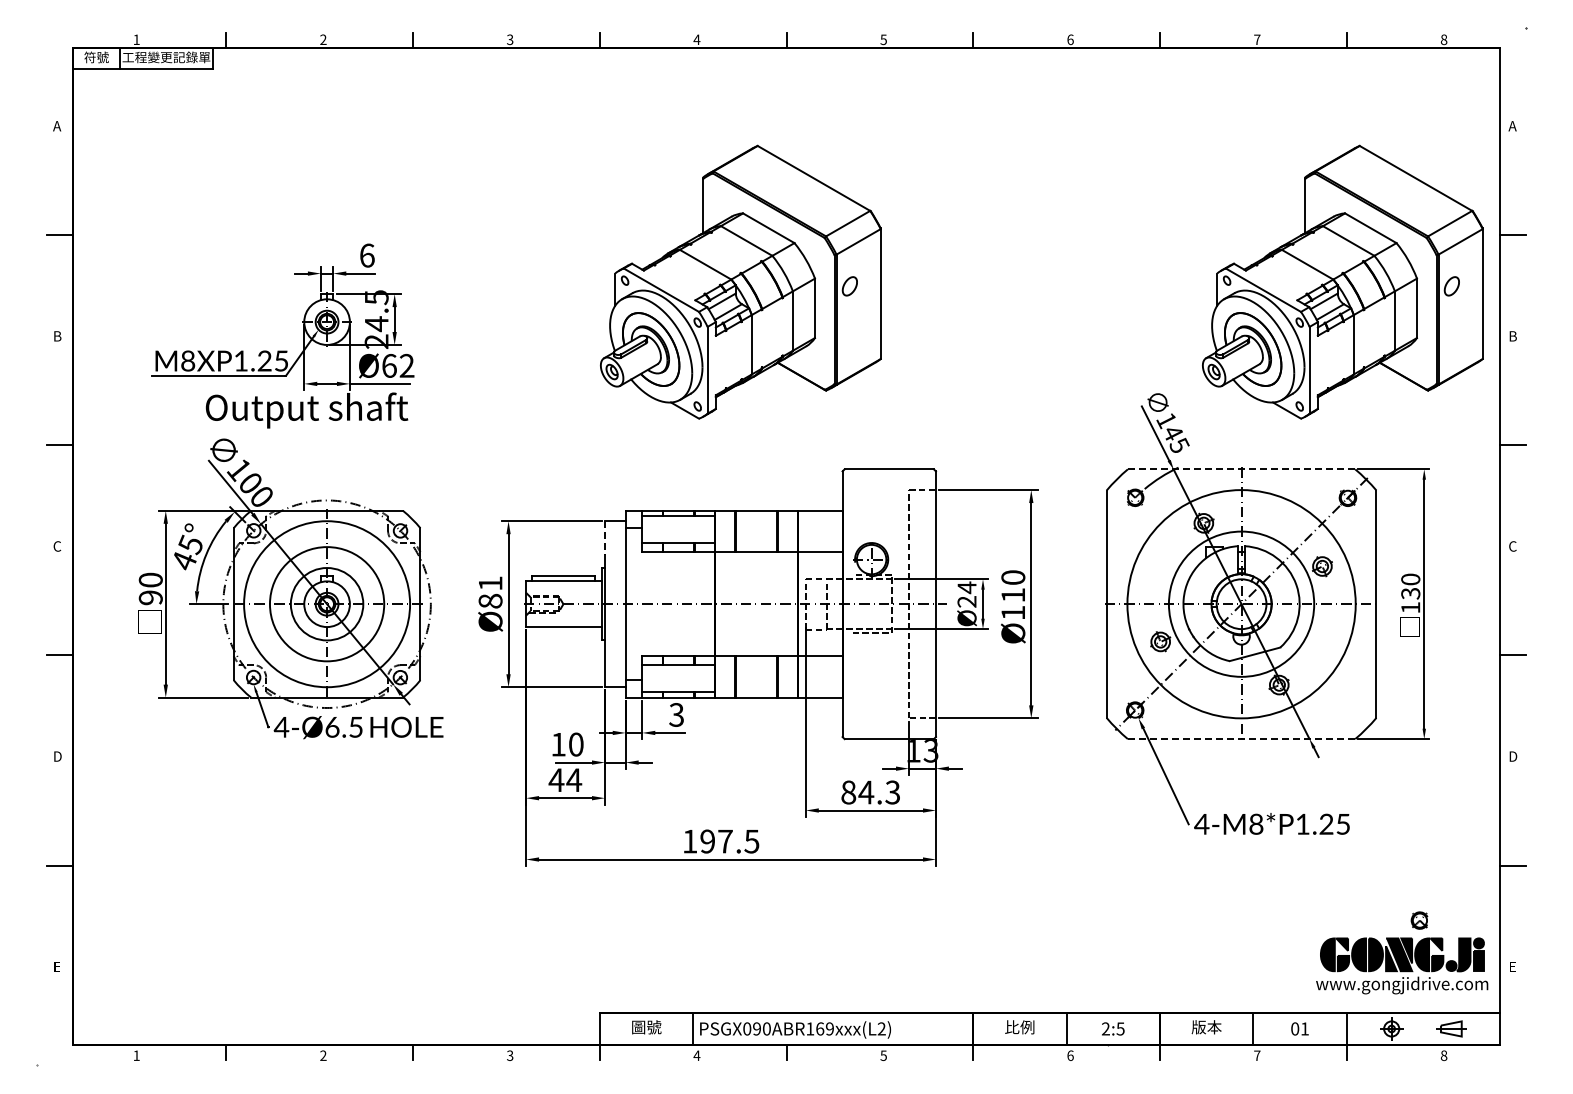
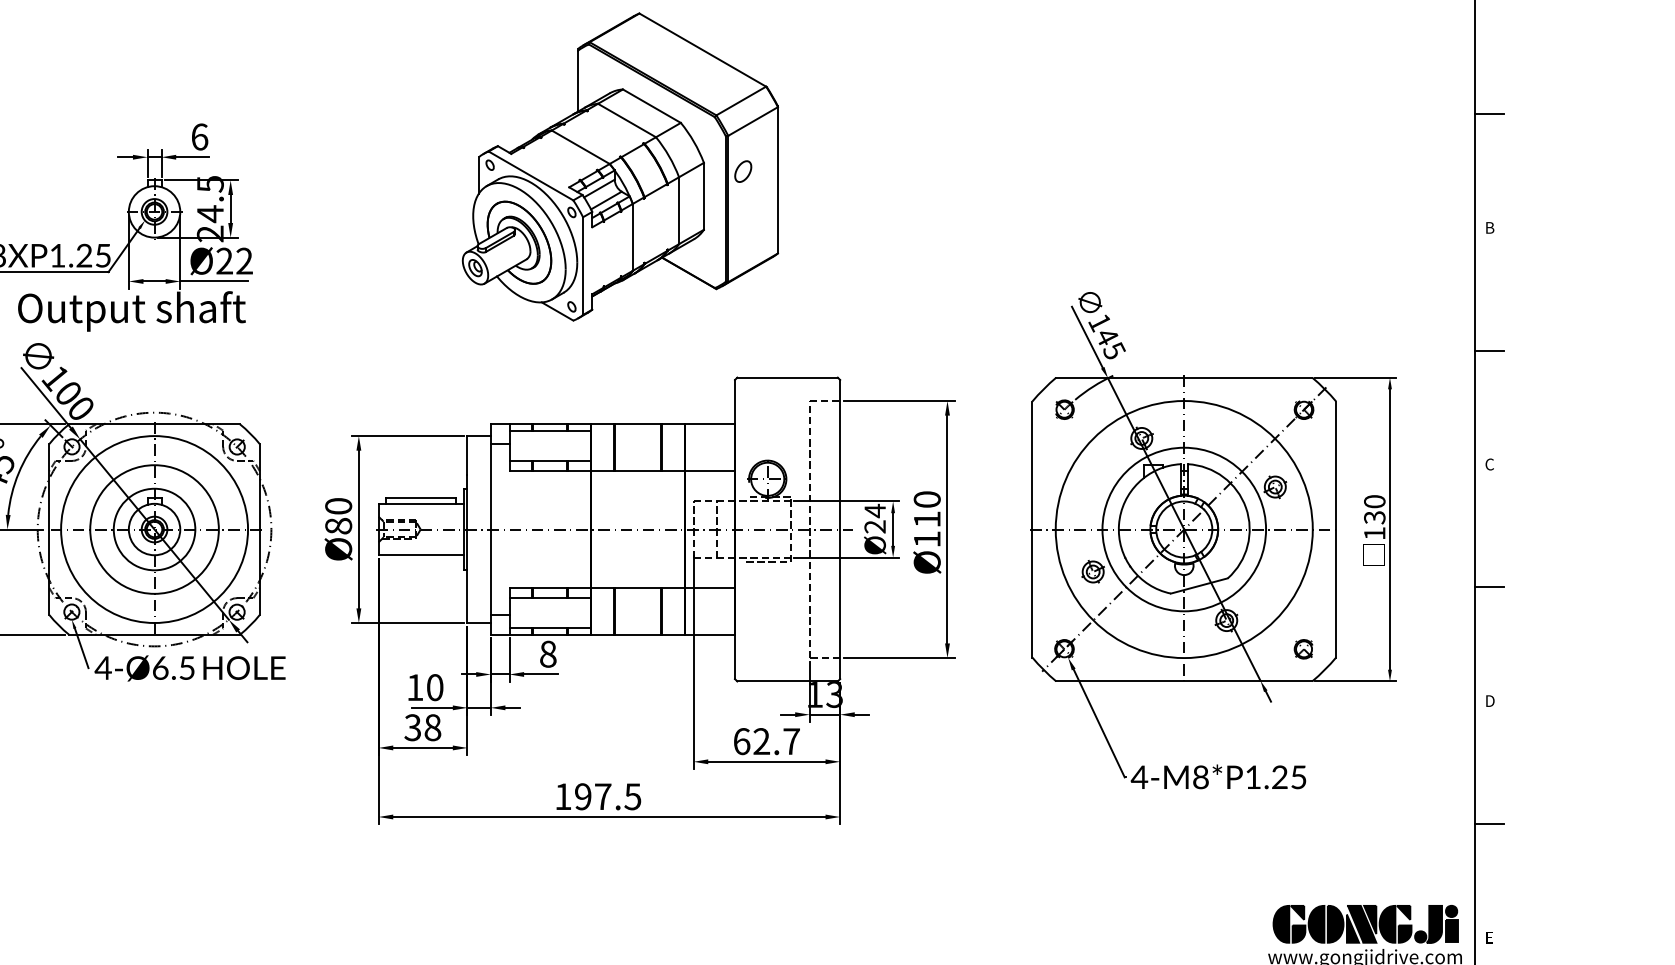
part: (1342, 281) -> (1297, 166), removed
text: (389, 365) -> (224, 260), Ø62 -> Ø22
line: (1241, 469) -> (1184, 377), dashed -> solid
line: (604, 538) -> (466, 455), dashed -> solid
text: (490, 583) -> (338, 506), Ø81 -> Ø80
text: (676, 714) -> (547, 653), 3 -> 8
line: (1241, 739) -> (1184, 681), dashed -> solid
text: (565, 780) -> (423, 728), 44 -> 38
text: (870, 792) -> (766, 741), 84.3 -> 62.7
part: (1419, 920) -> (1303, 649), moved

